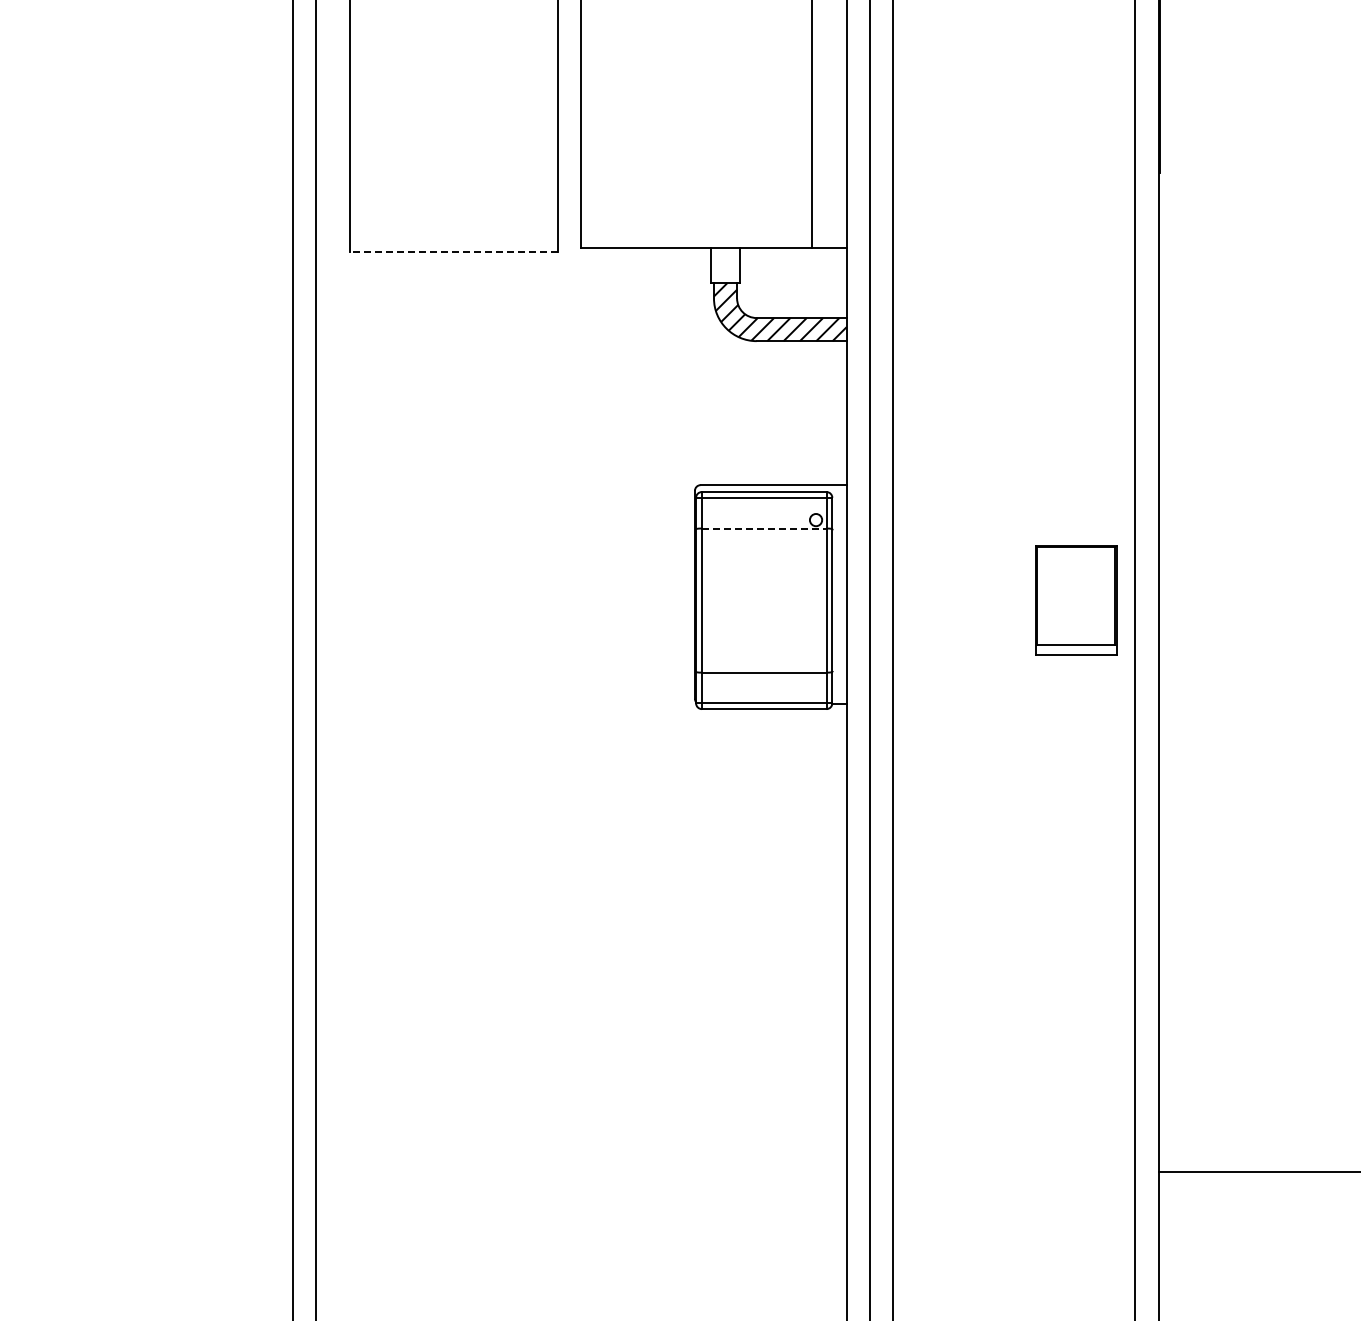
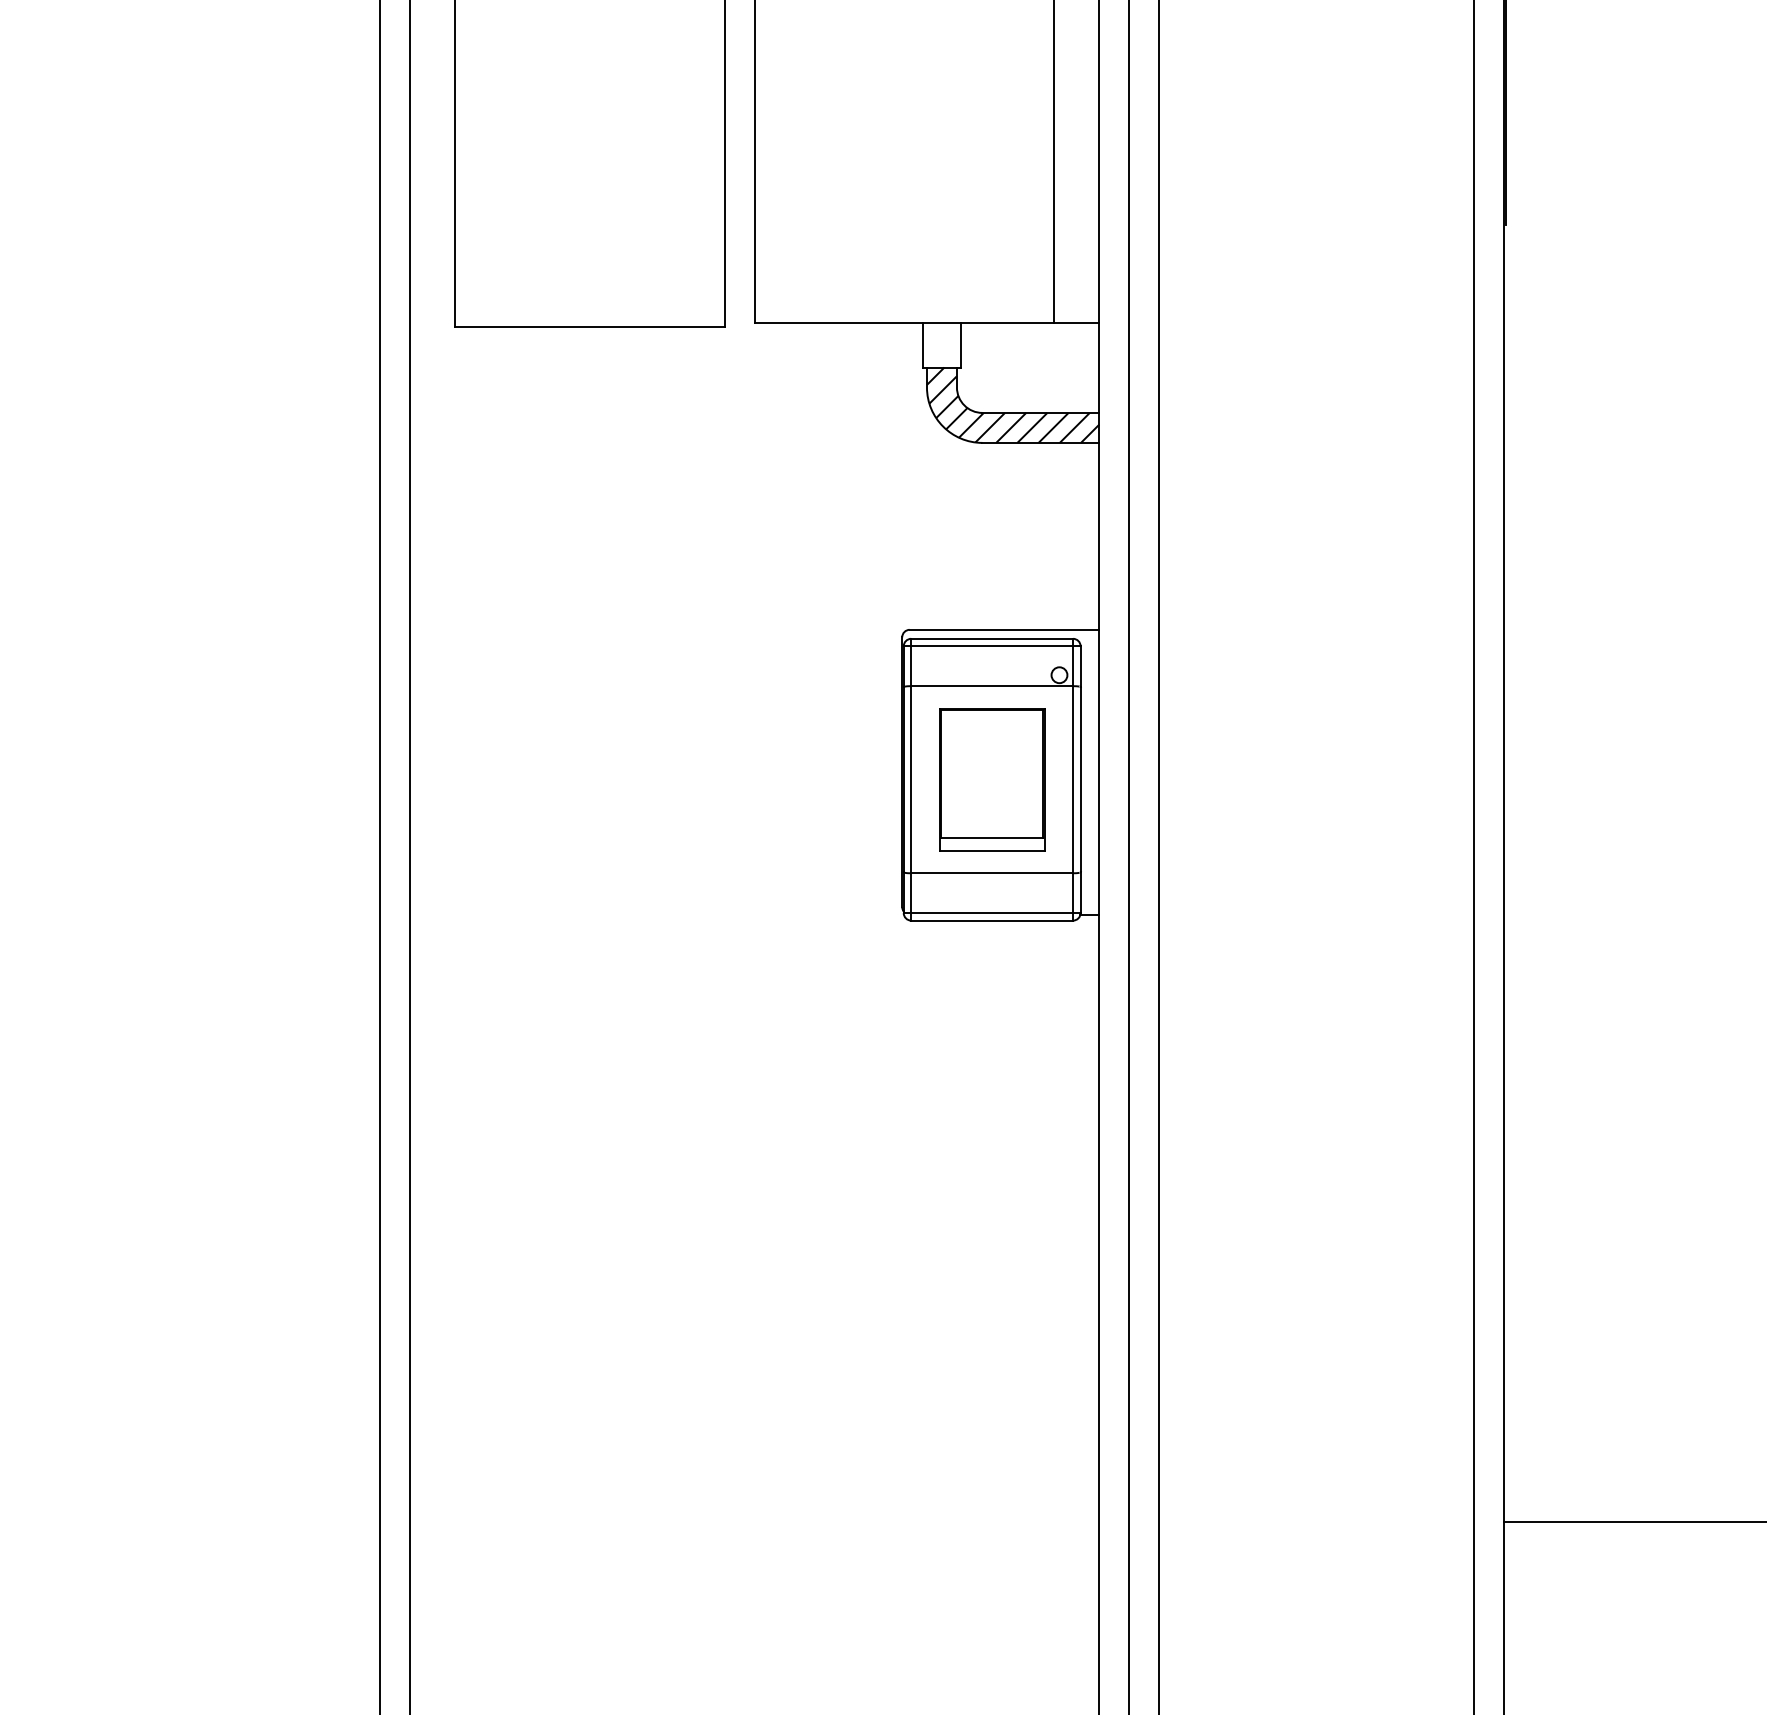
line: (454, 251) -> (590, 326), dashed -> solid
line: (764, 528) -> (992, 686), dashed -> solid
part: (1076, 600) -> (992, 779), moved

